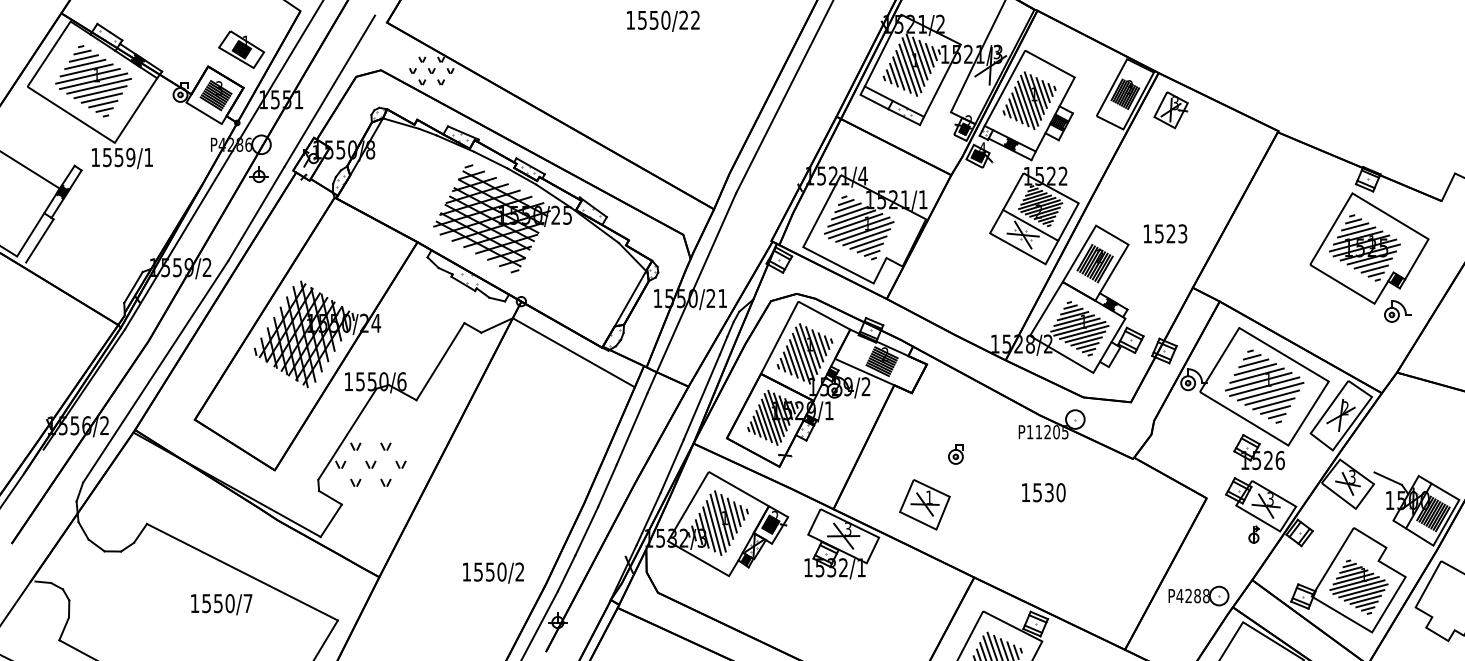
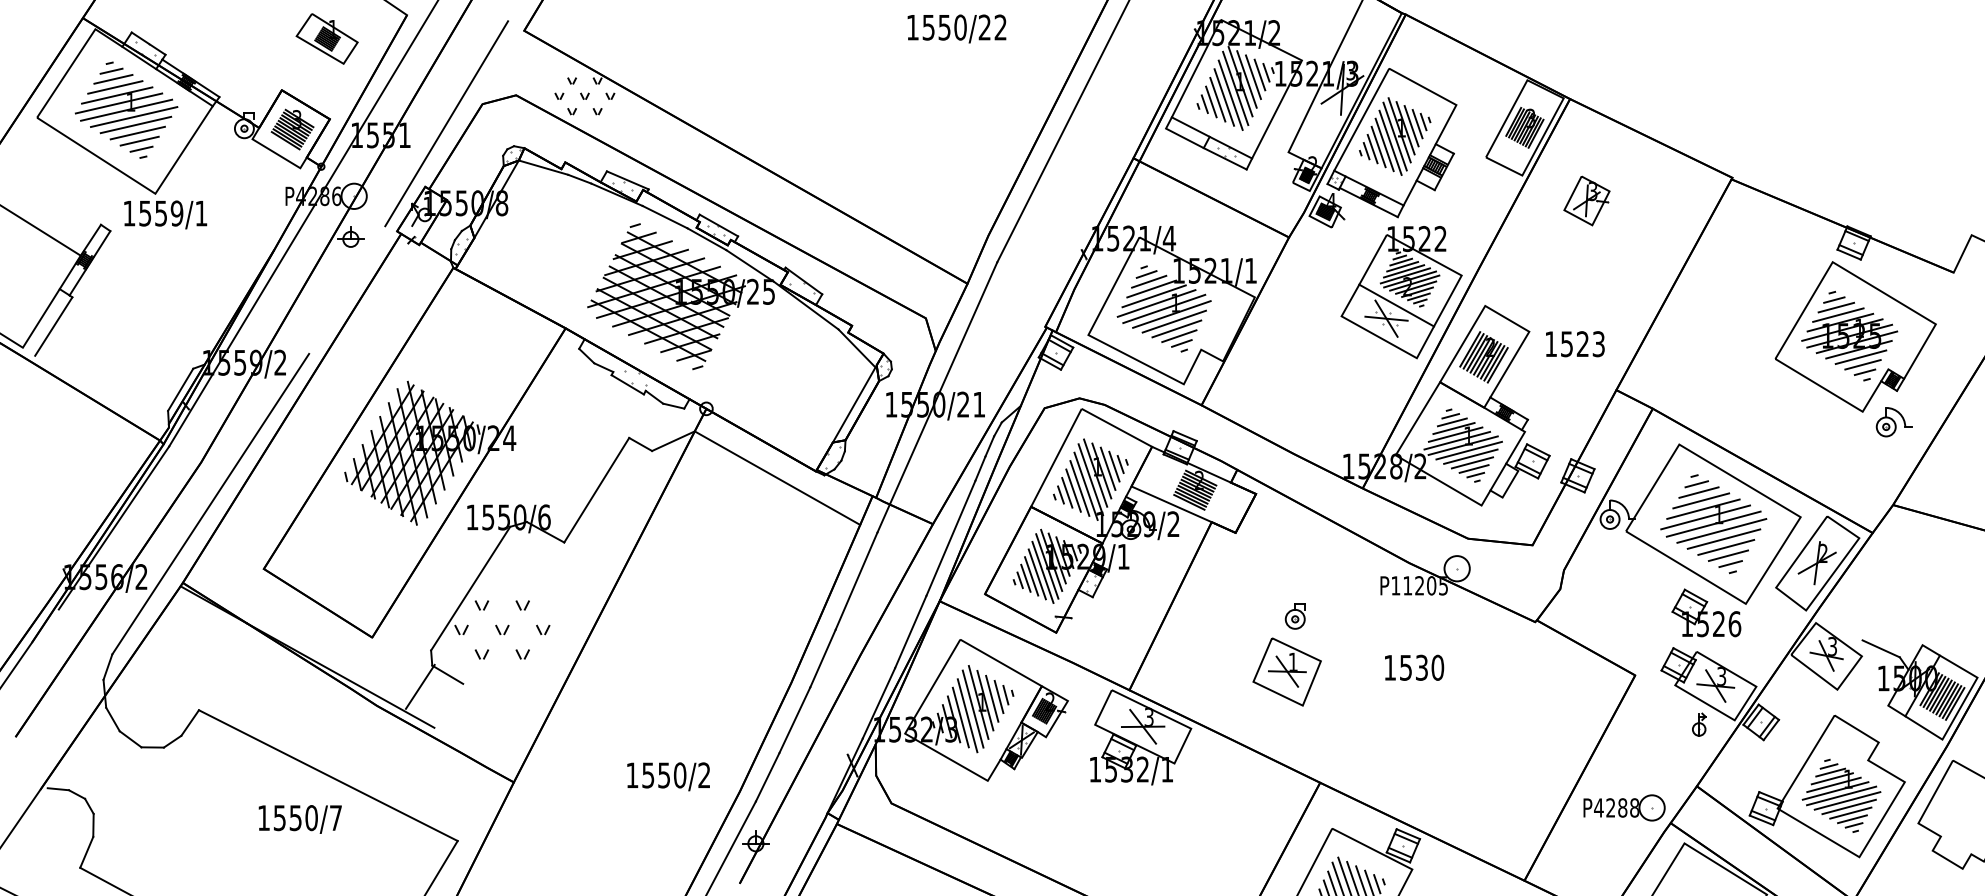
text: (663, 20) -> (957, 27), moved
part: (241, 49) -> (327, 38), moved
part: (1170, 110) -> (1586, 201), moved
line: (256, 213) -> (347, 289), removed
text: (1165, 233) -> (1575, 343), moved
part: (924, 504) -> (1286, 671), moved
line: (330, 520) -> (419, 686), moved

